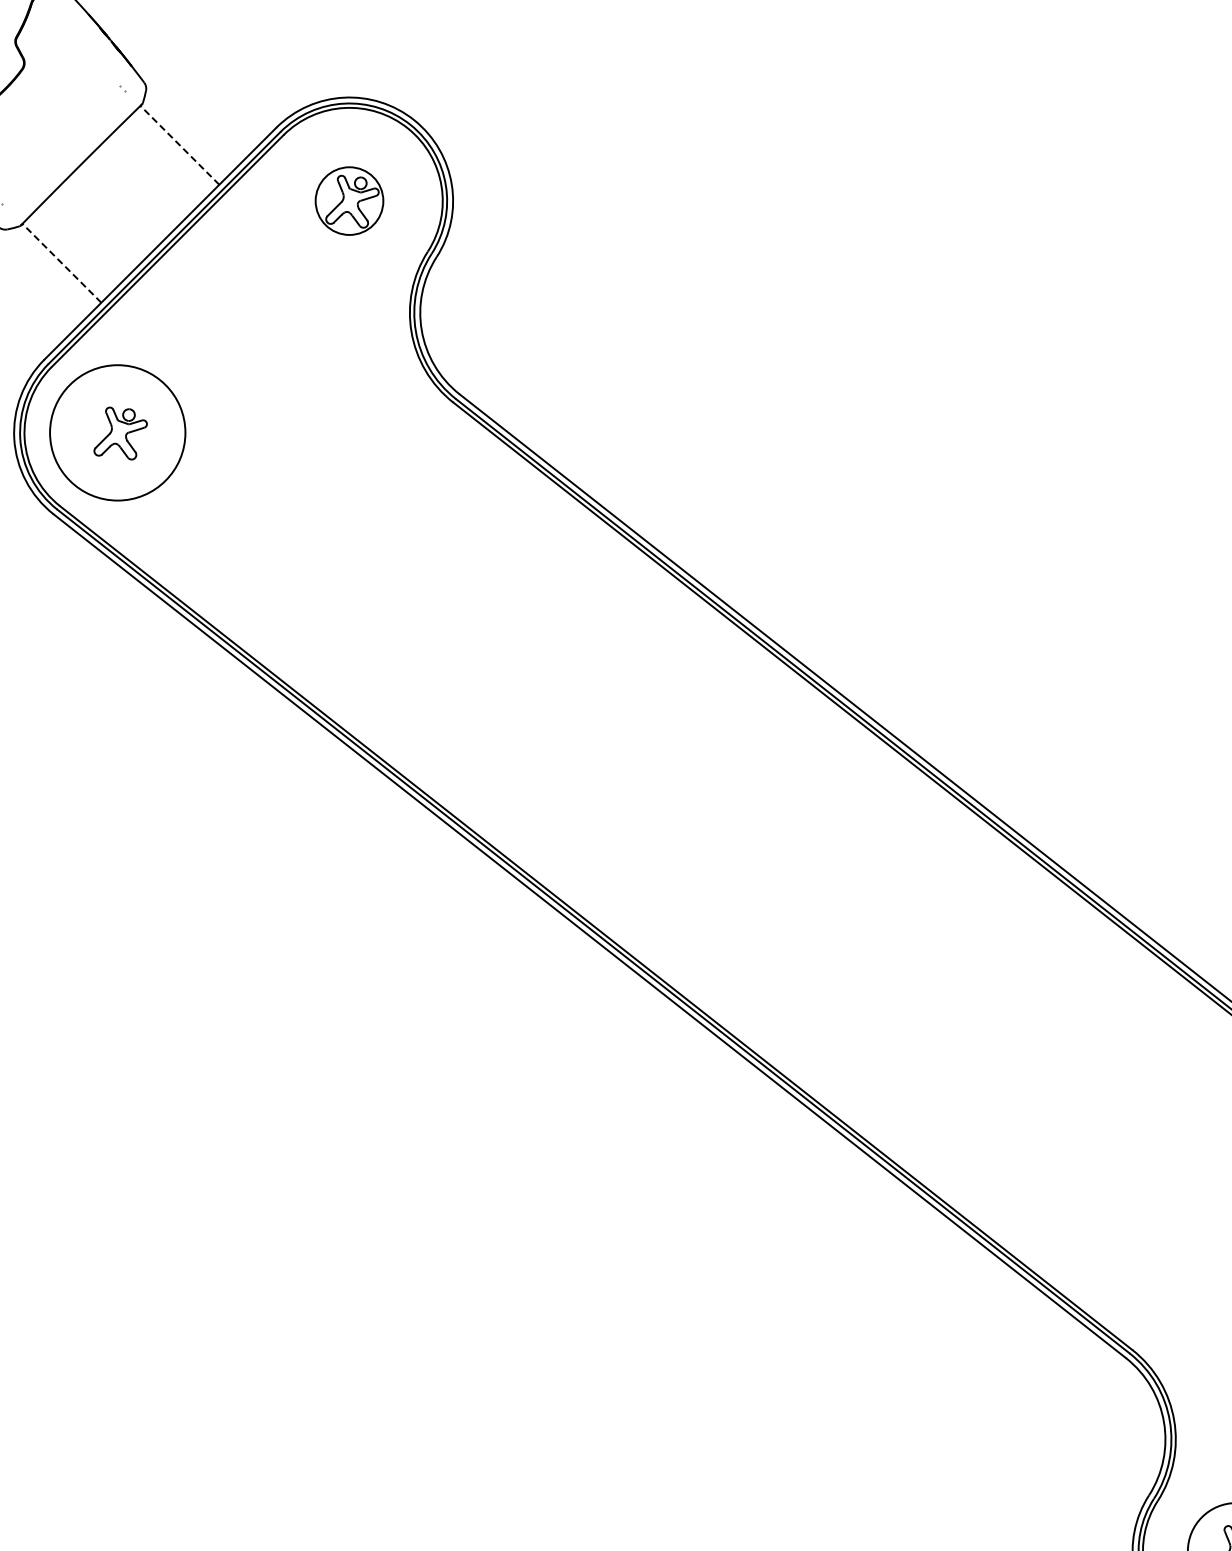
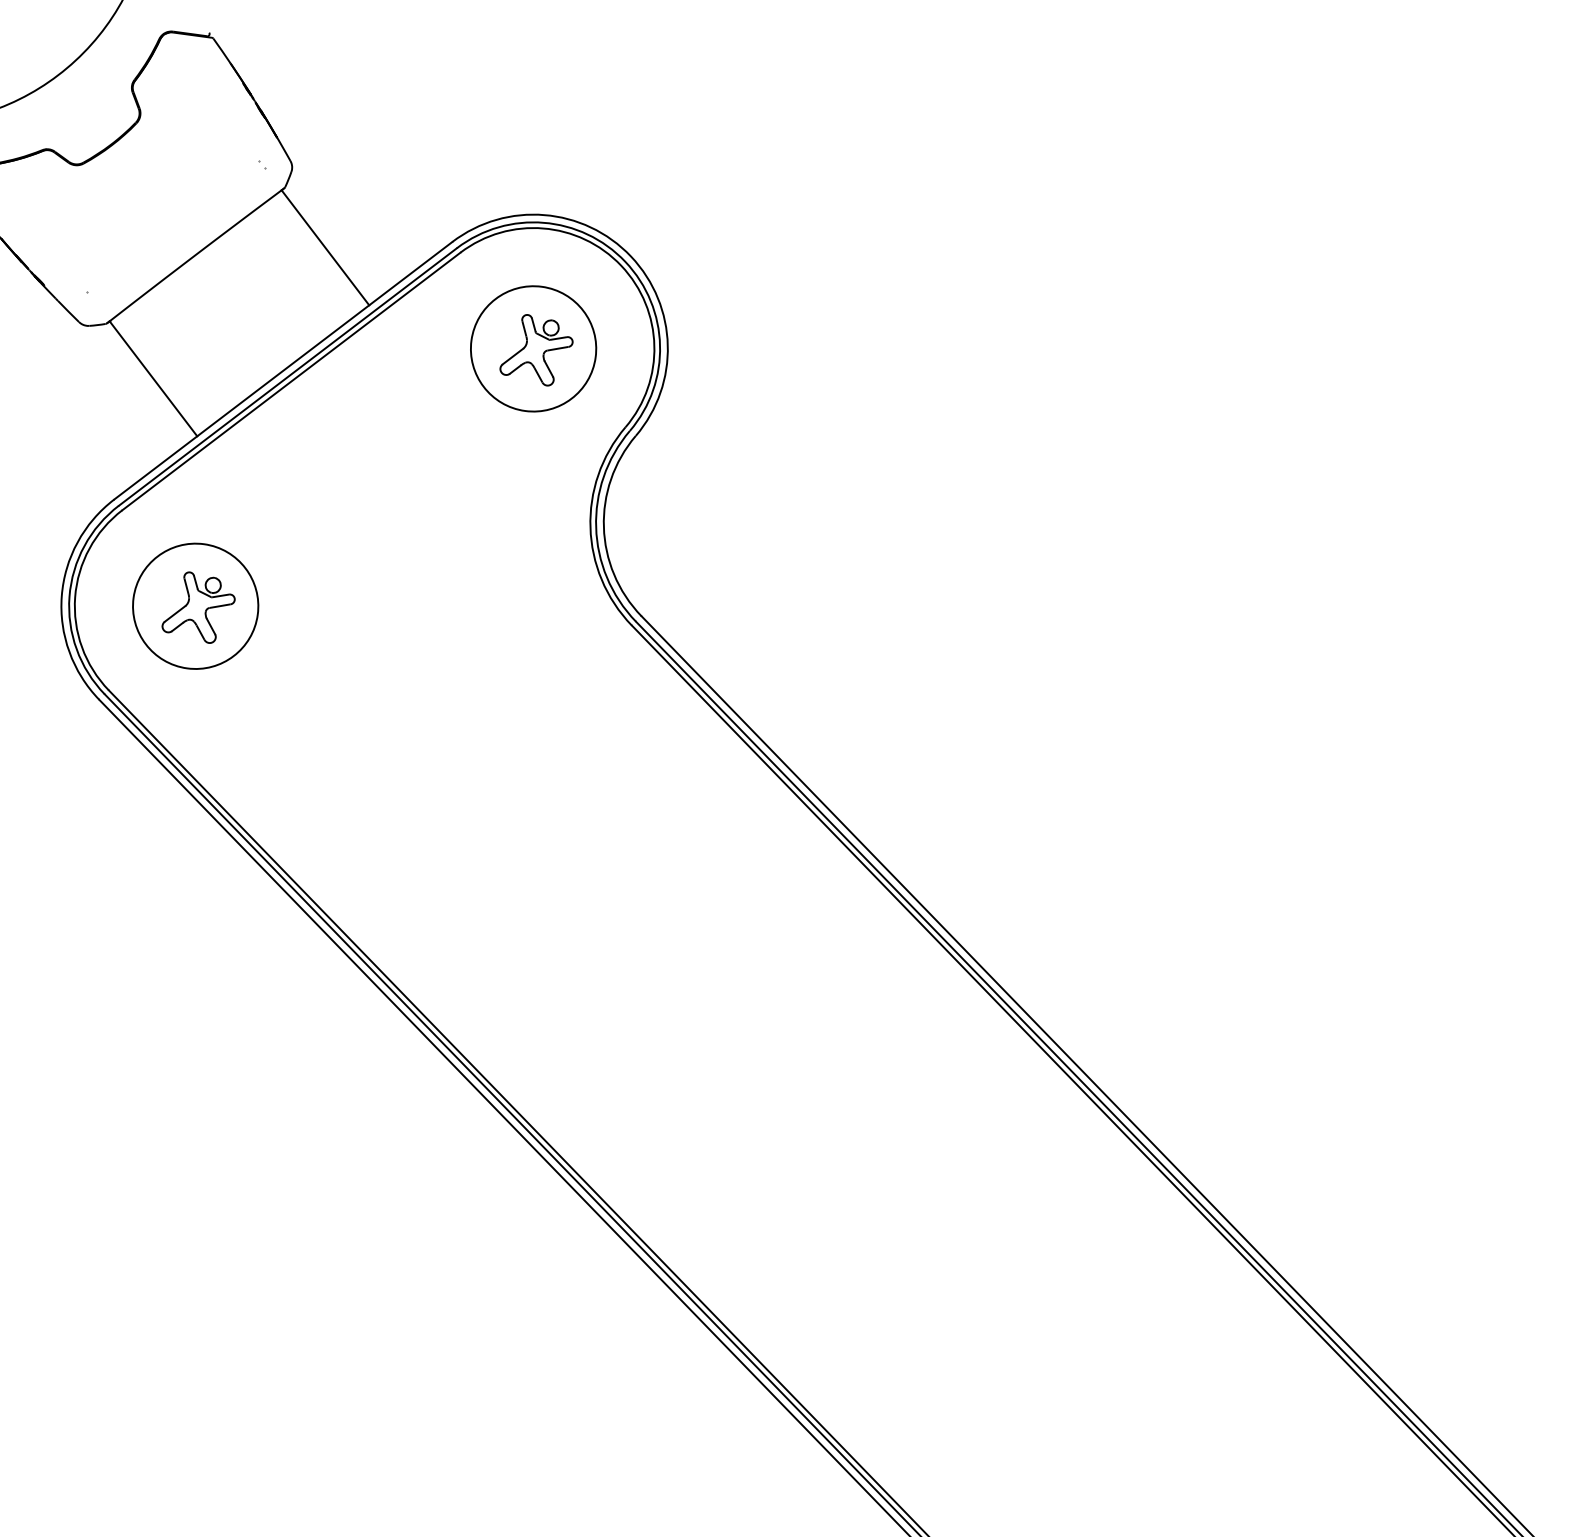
line: (179, 145) -> (324, 247), dashed -> solid
circle: (349, 200) -> (533, 348), size x1.43
line: (61, 263) -> (152, 379), dashed -> solid
circle: (117, 432) -> (195, 605), size x0.71

